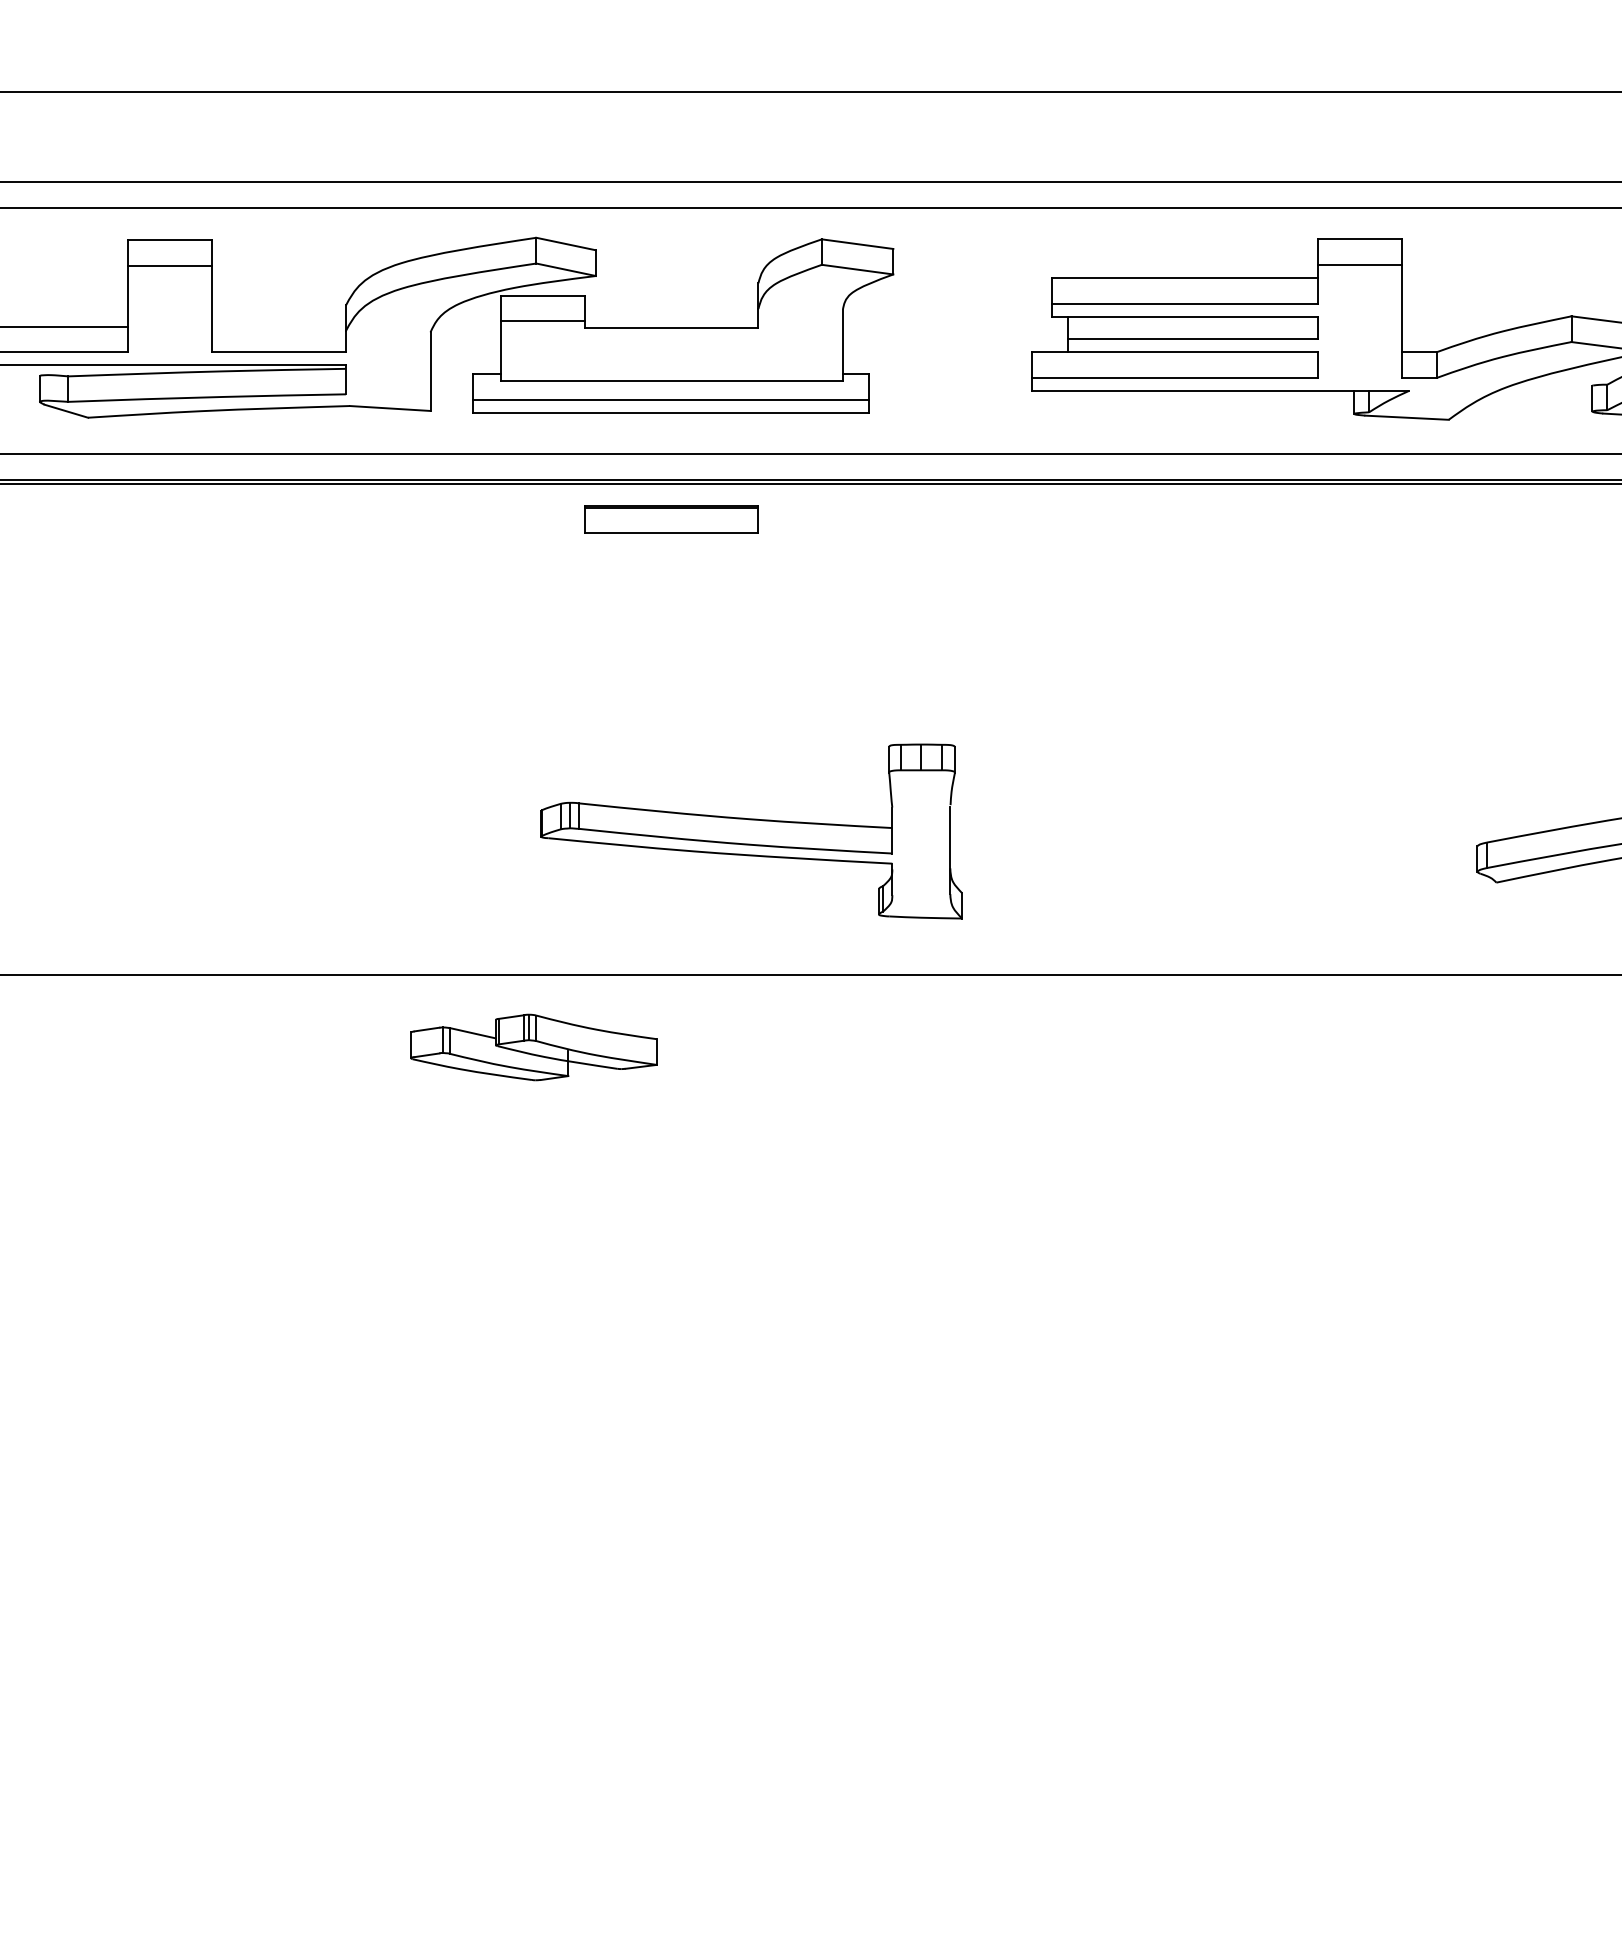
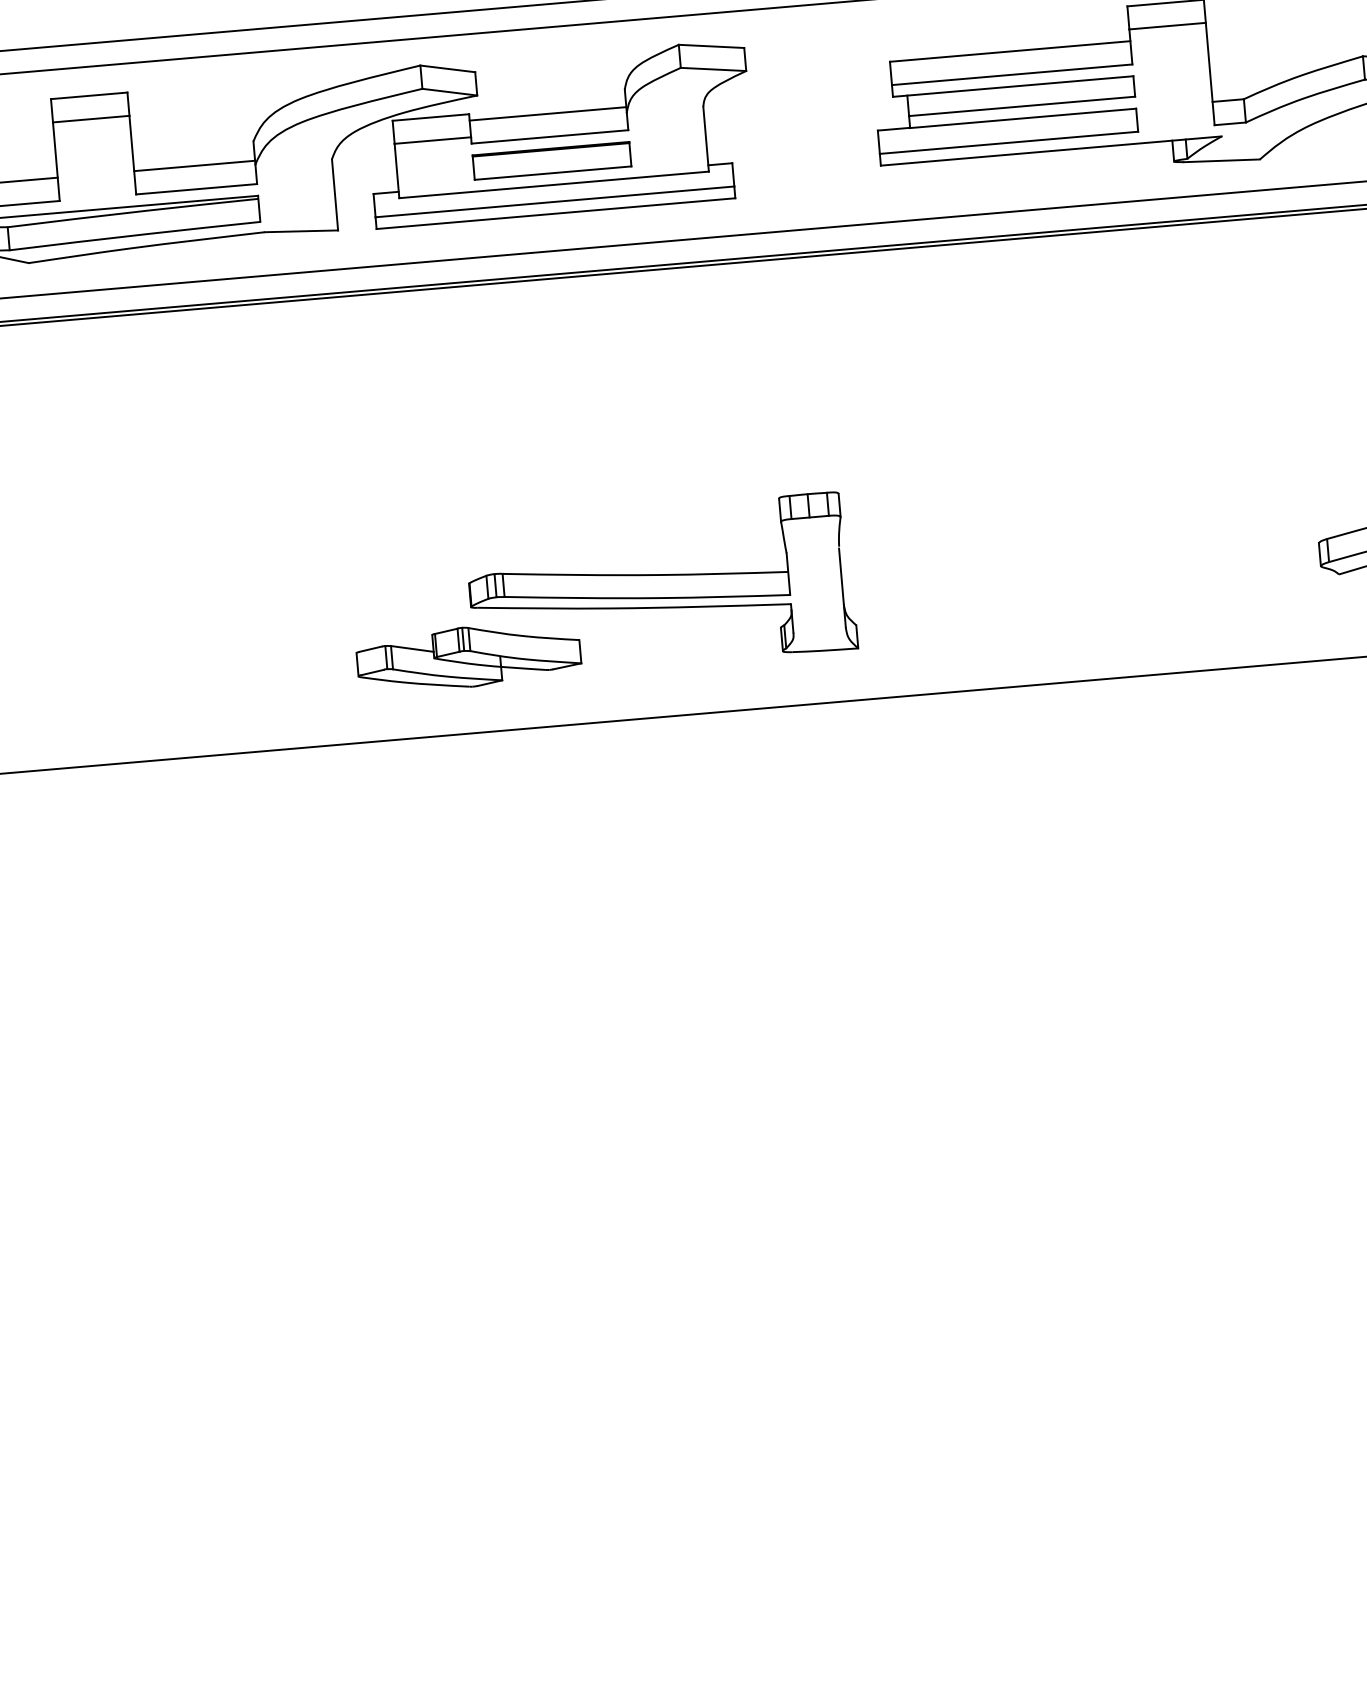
line: (671, 302) -> (547, 113), added
line: (279, 326) -> (194, 165), added
part: (671, 519) -> (551, 160), moved
part: (533, 1047) -> (468, 657), moved

